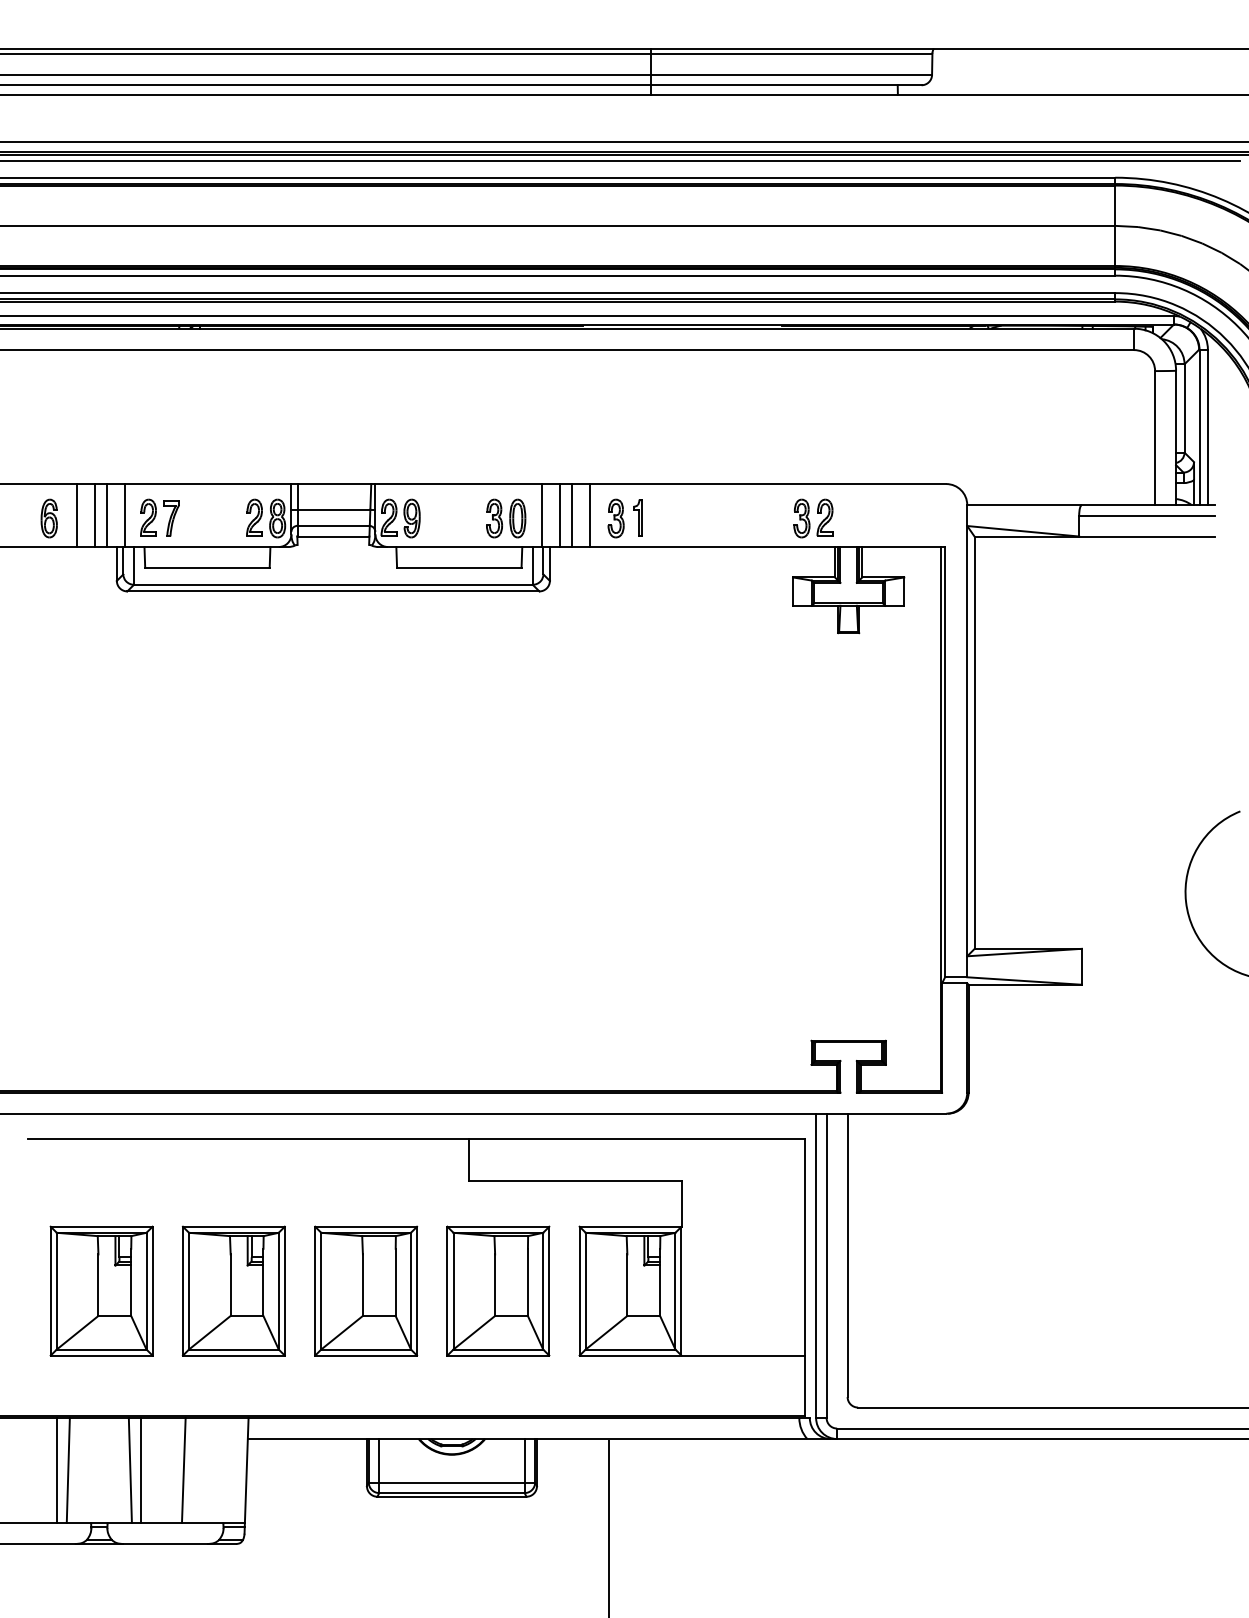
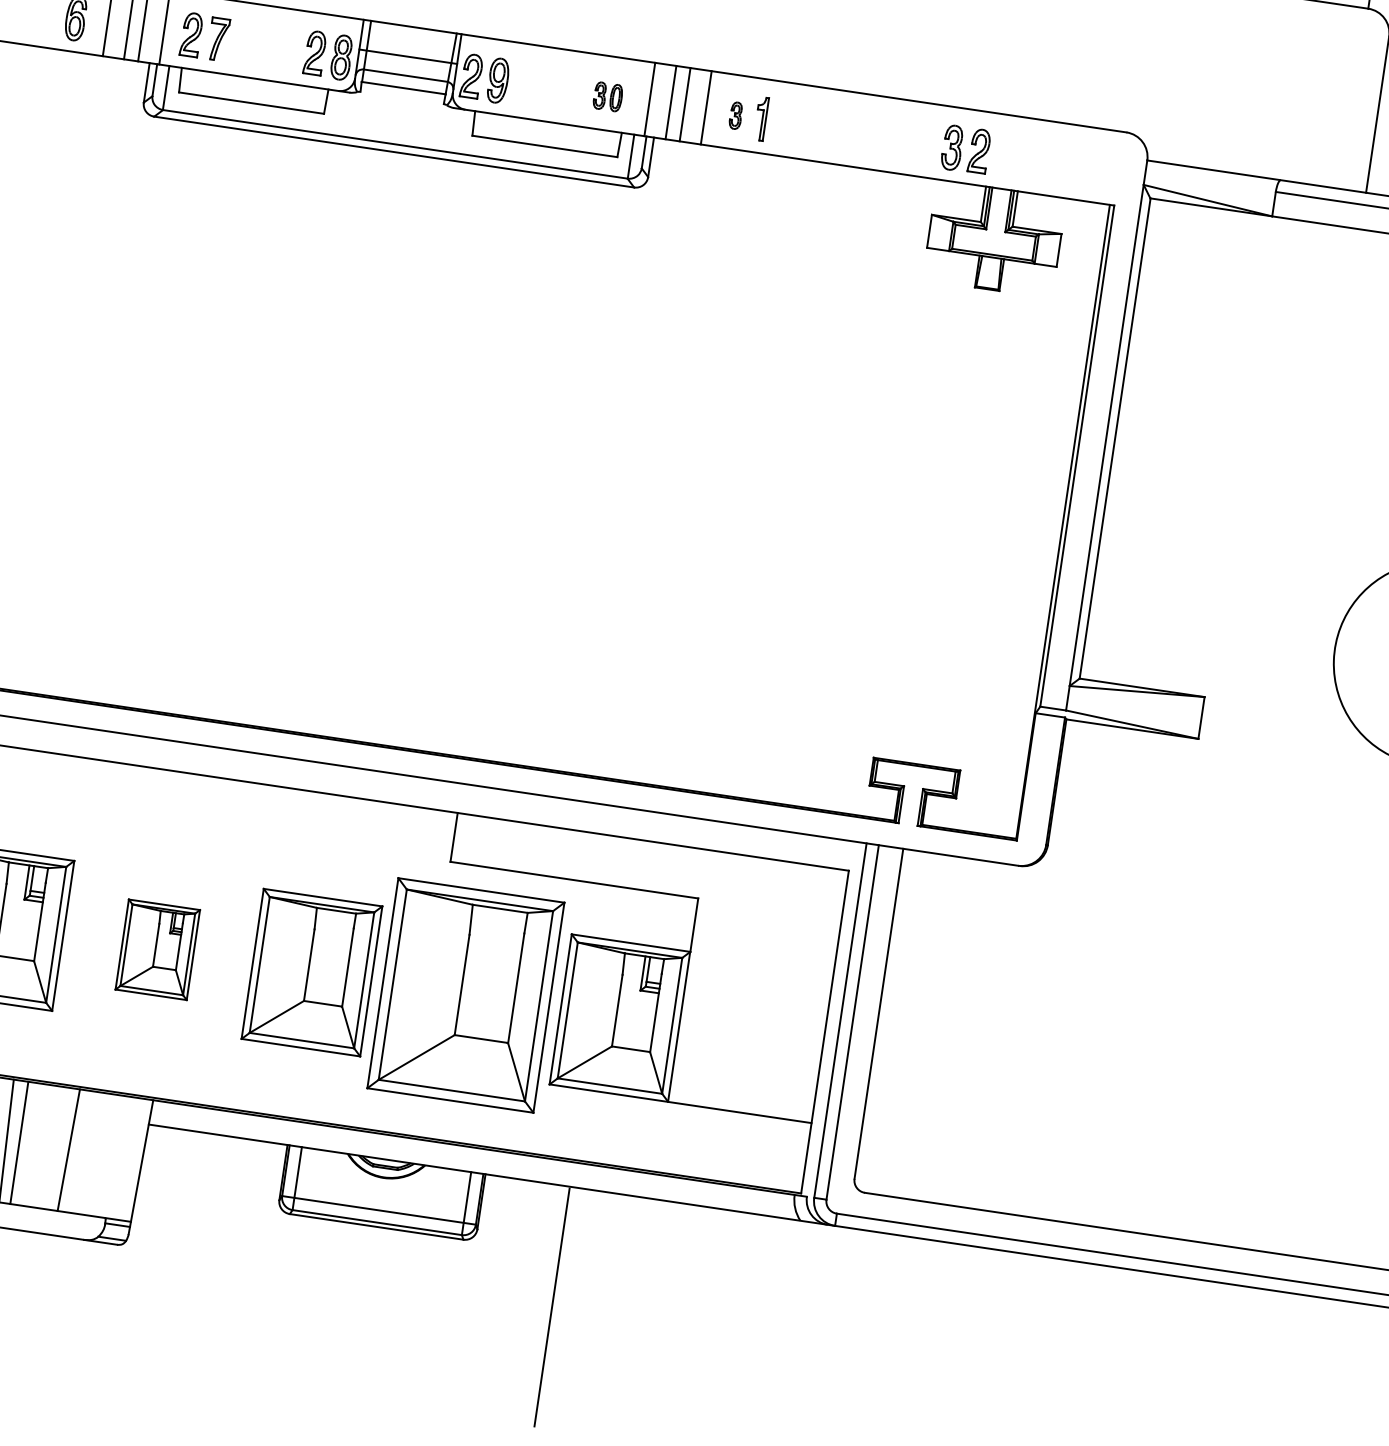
part: (506, 518) -> (608, 96), size x0.6
part: (615, 518) -> (735, 115), size x0.6
part: (233, 1290) -> (157, 949), size x0.6
part: (498, 1290) -> (466, 994), size x1.4

